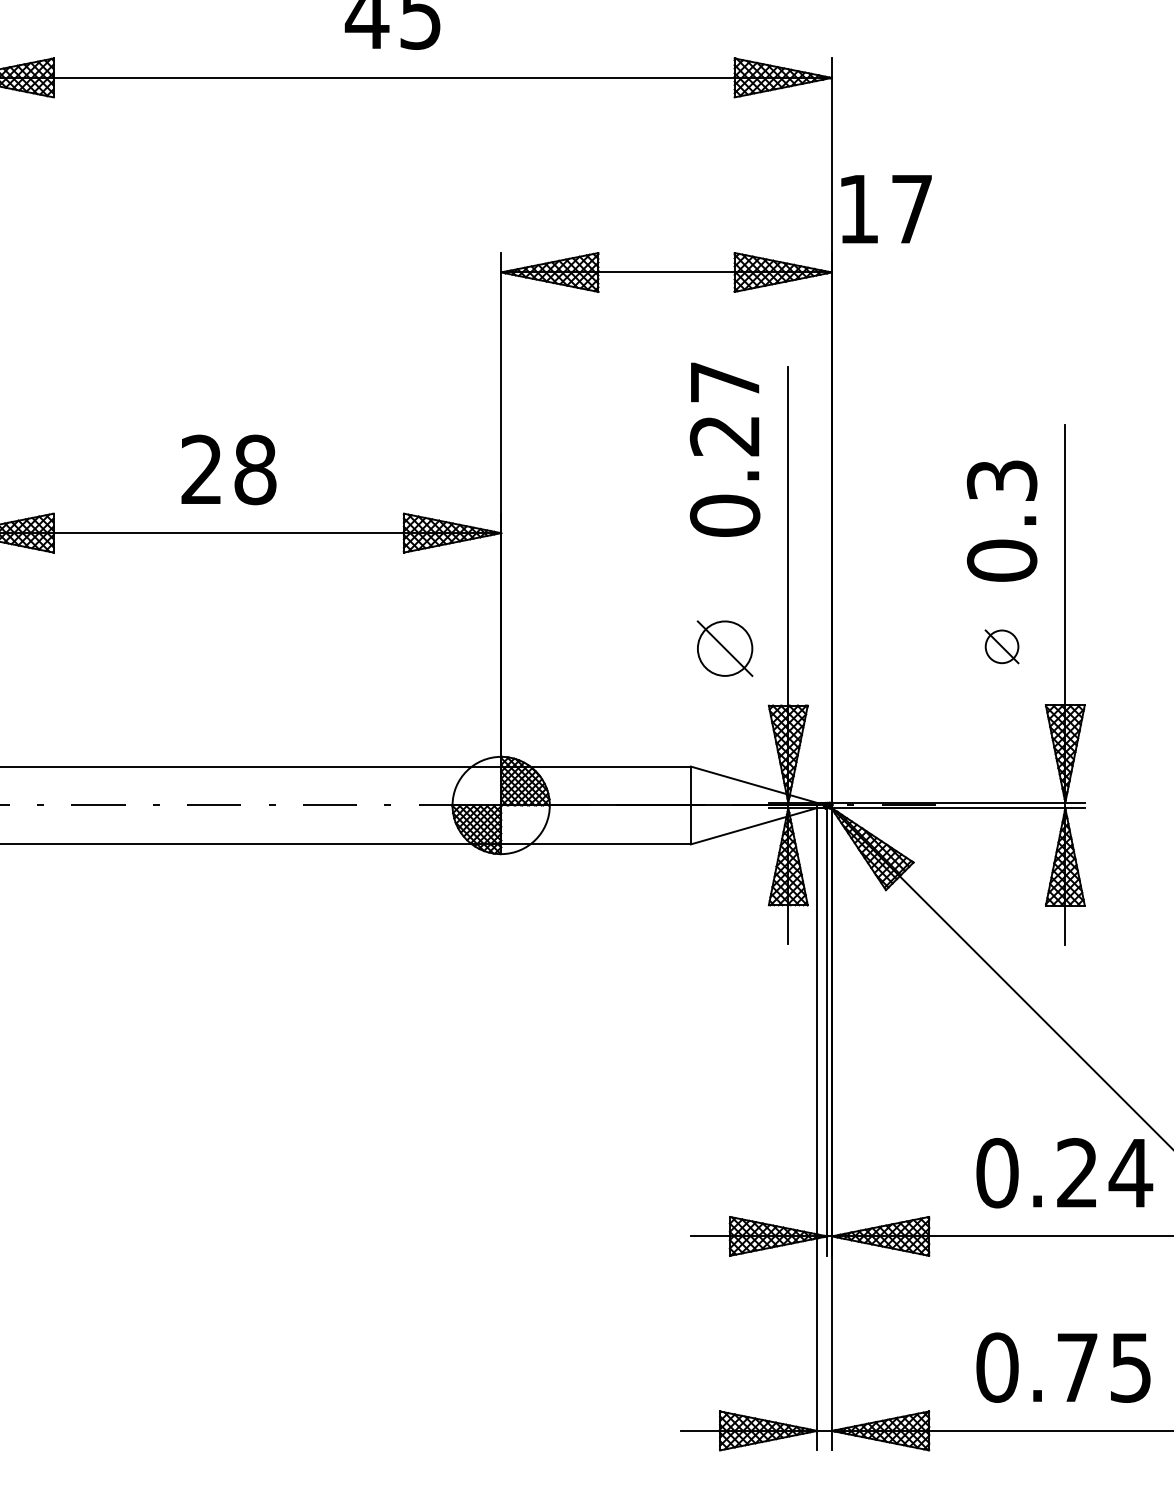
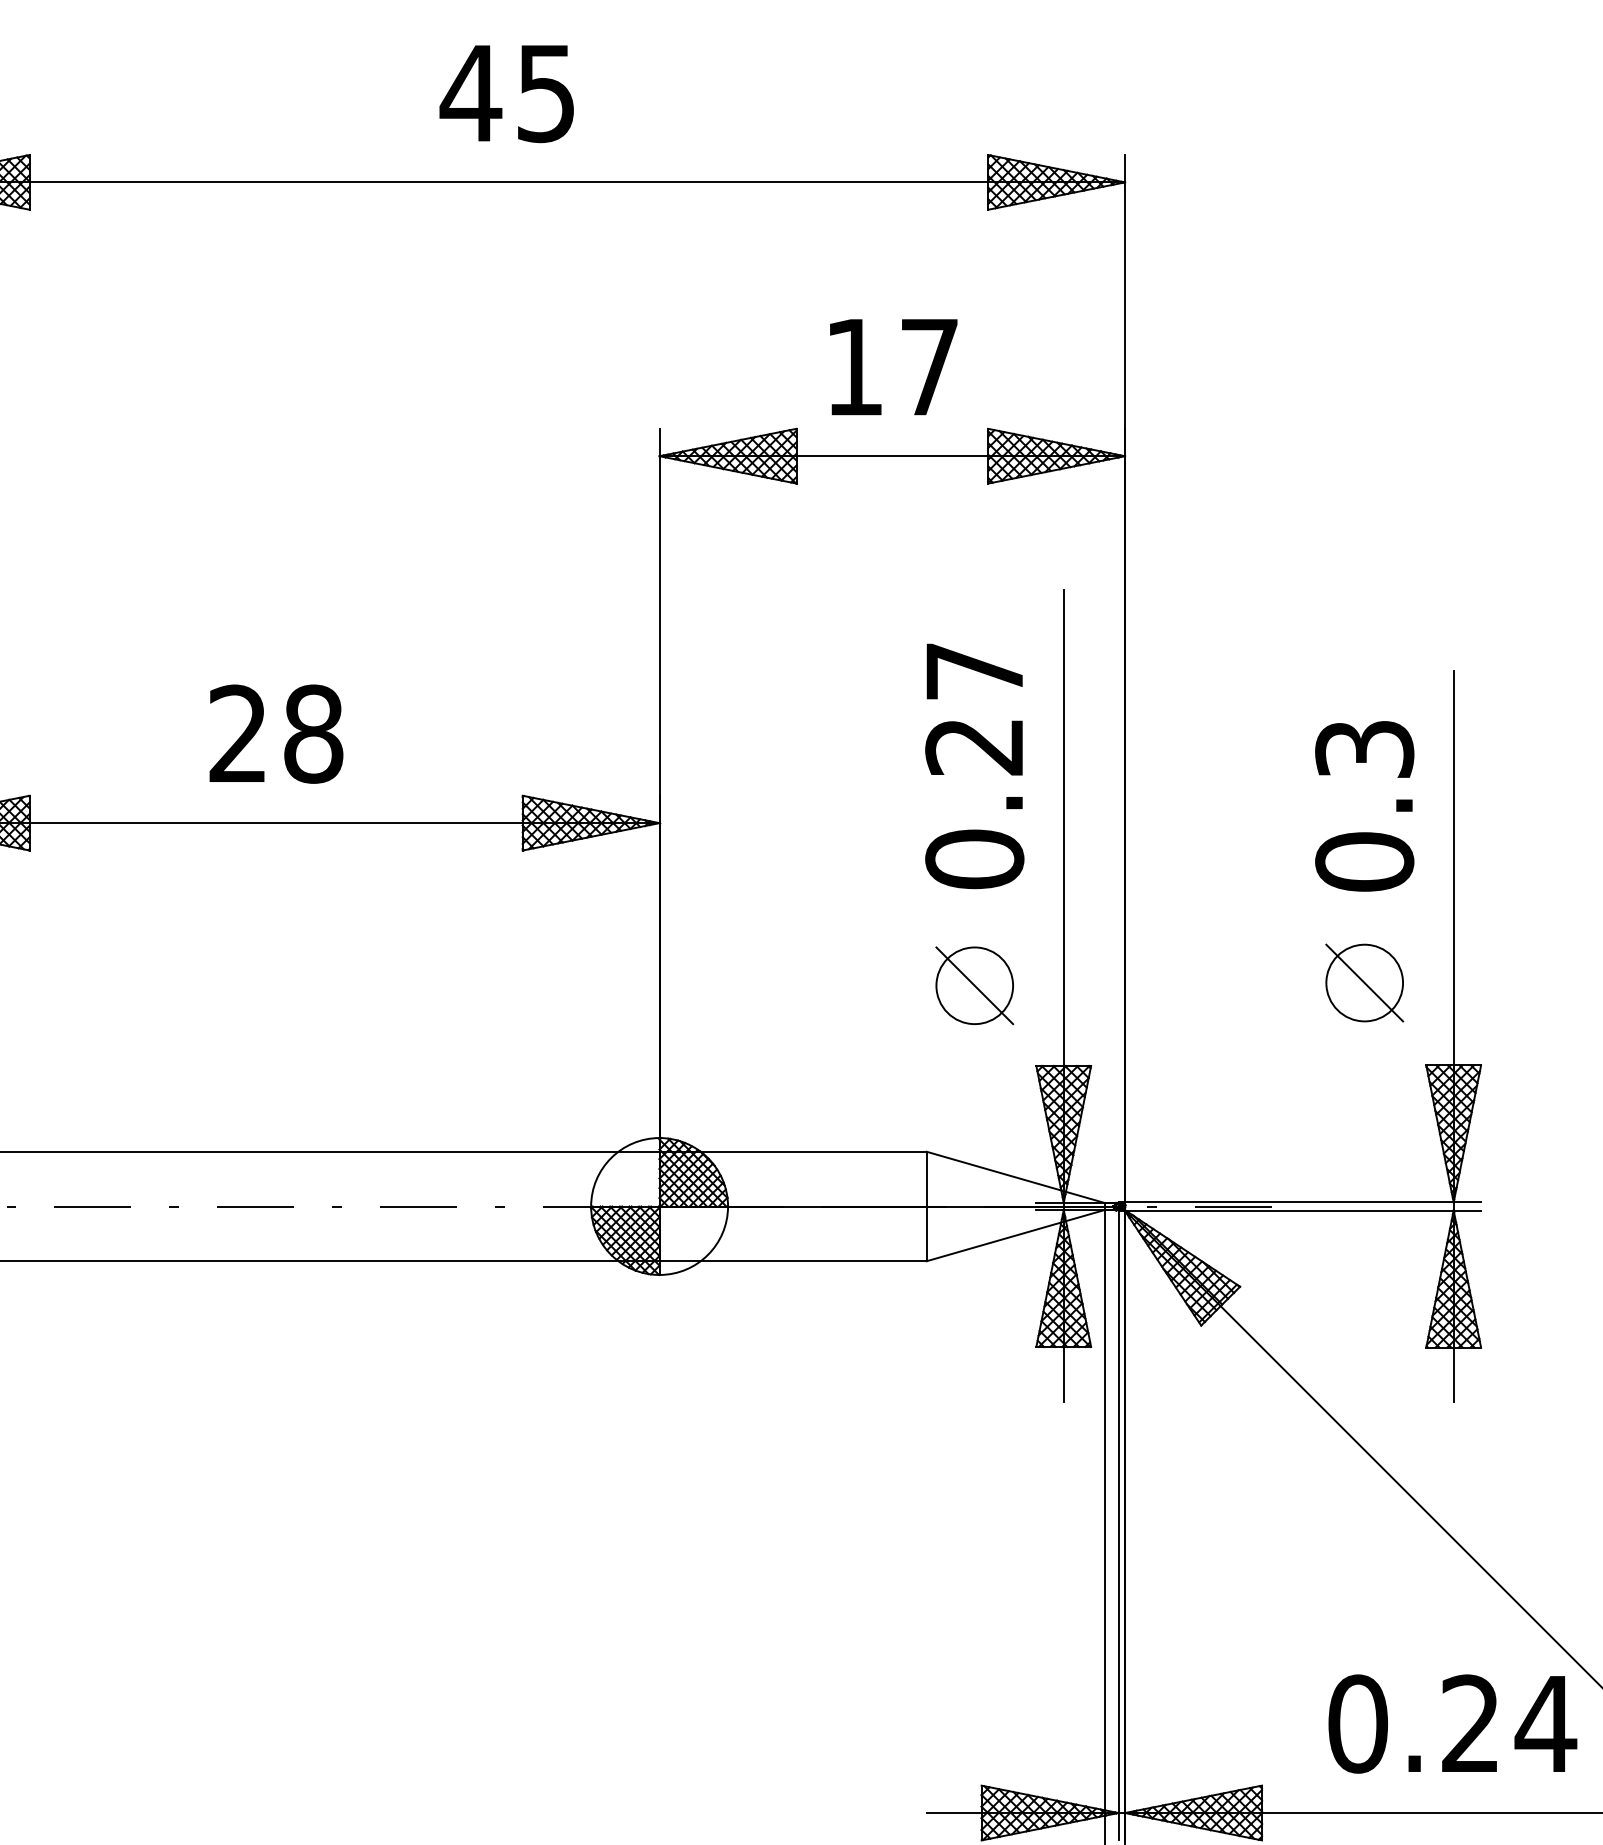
text: (886, 209) -> (893, 367), moved
text: (724, 449) -> (973, 765), moved
part: (1001, 646) -> (1363, 982), size x1.67

